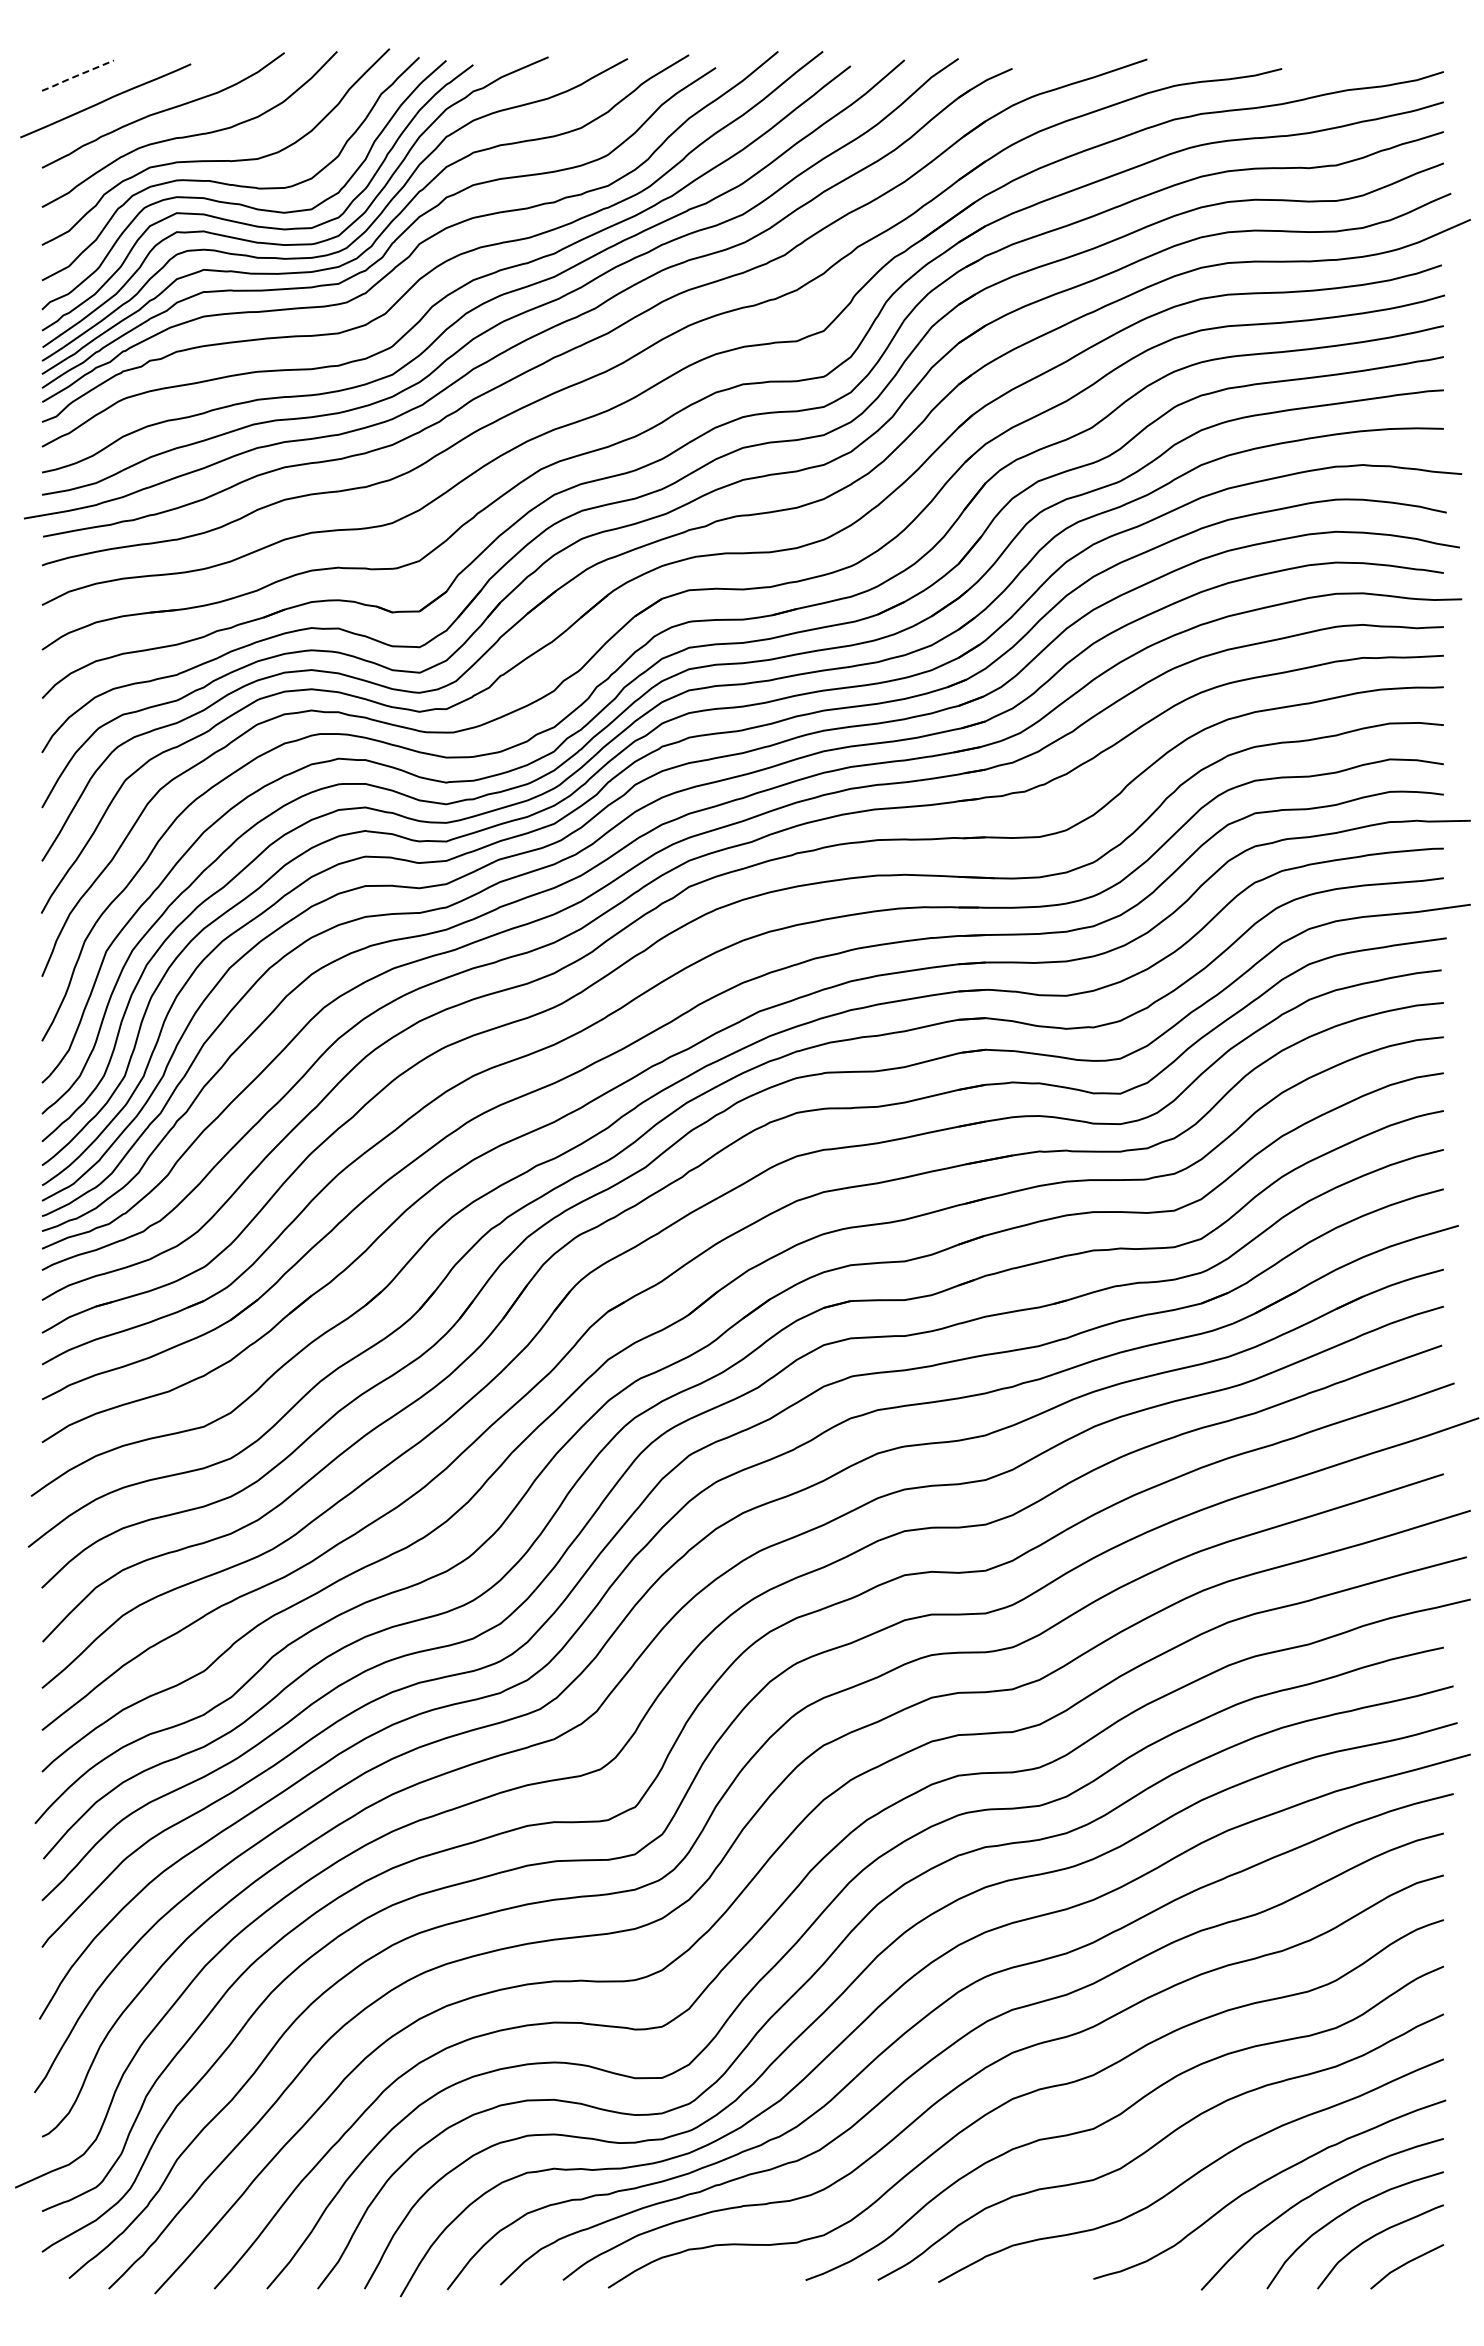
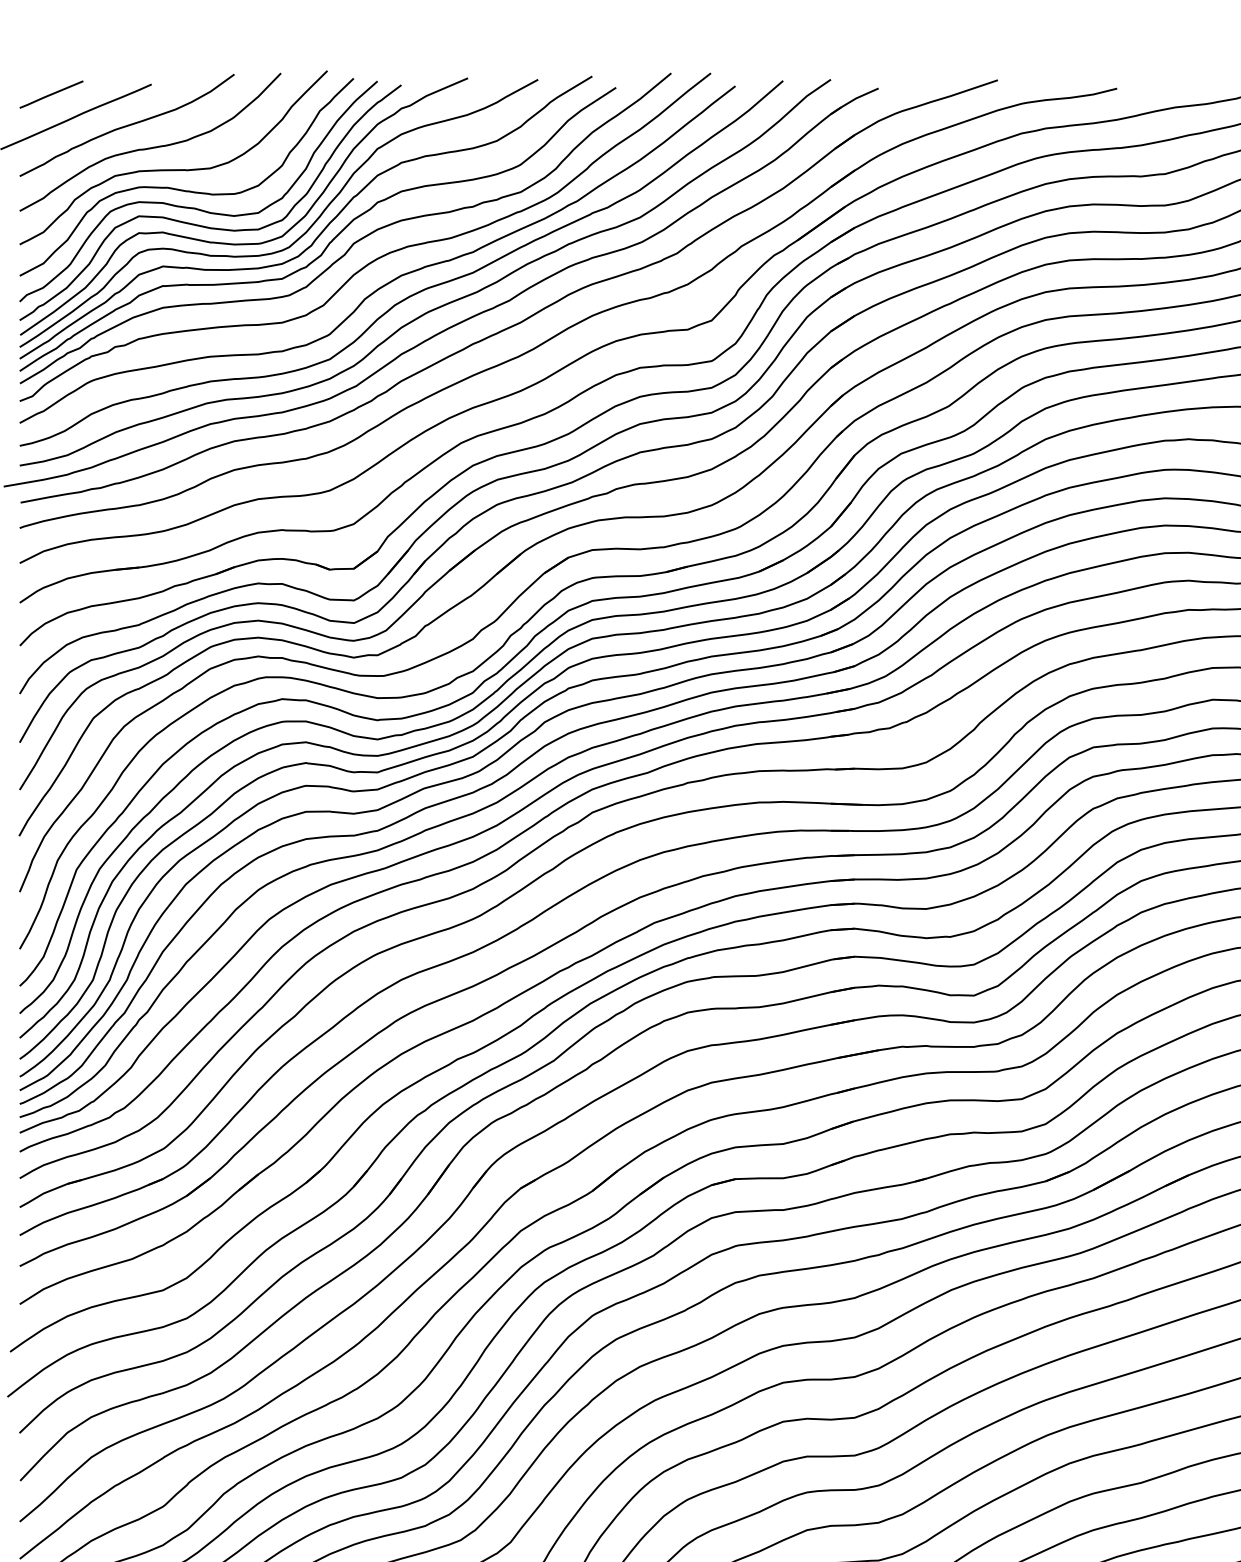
line: (77, 75) -> (51, 94), dashed -> solid

